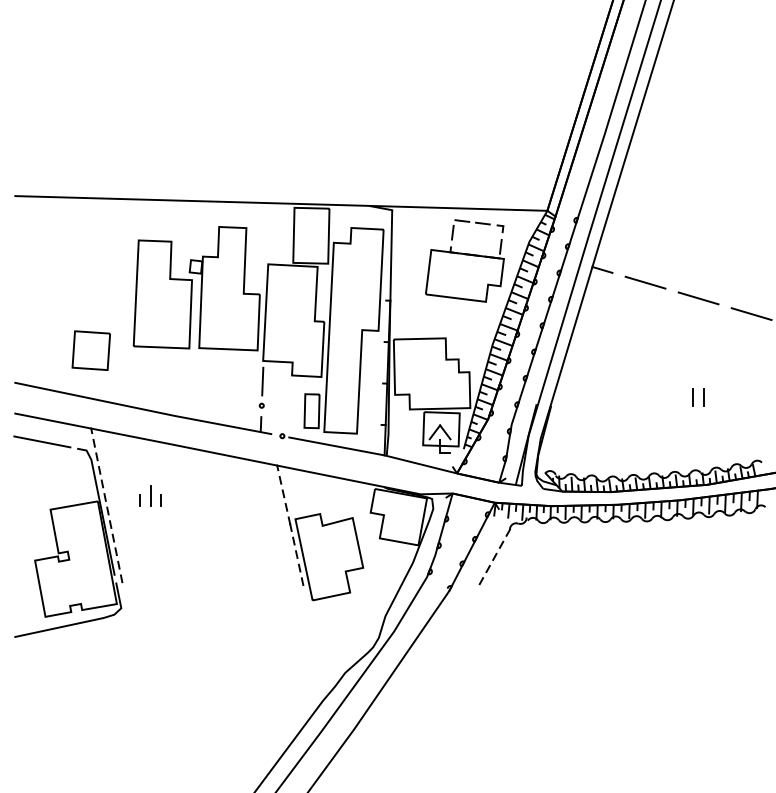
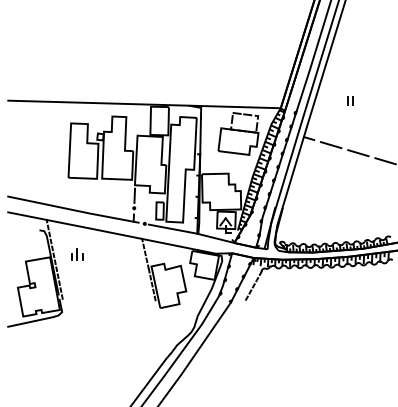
part: (90, 349) -> (46, 179), removed
part: (698, 396) -> (350, 100), moved
line: (42, 441) -> (21, 226), removed

